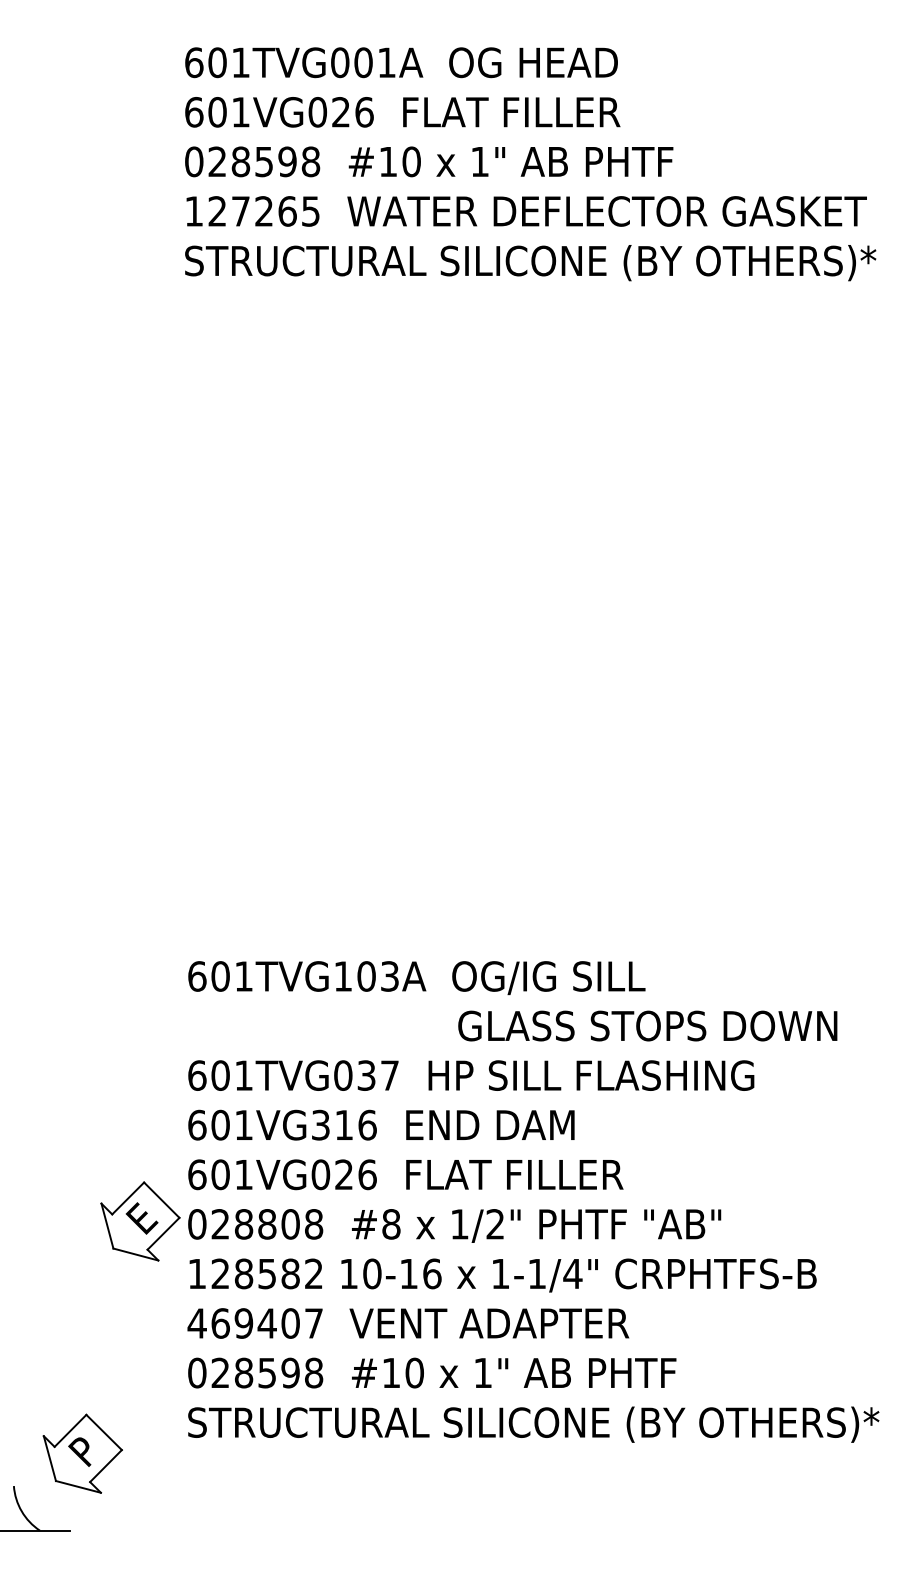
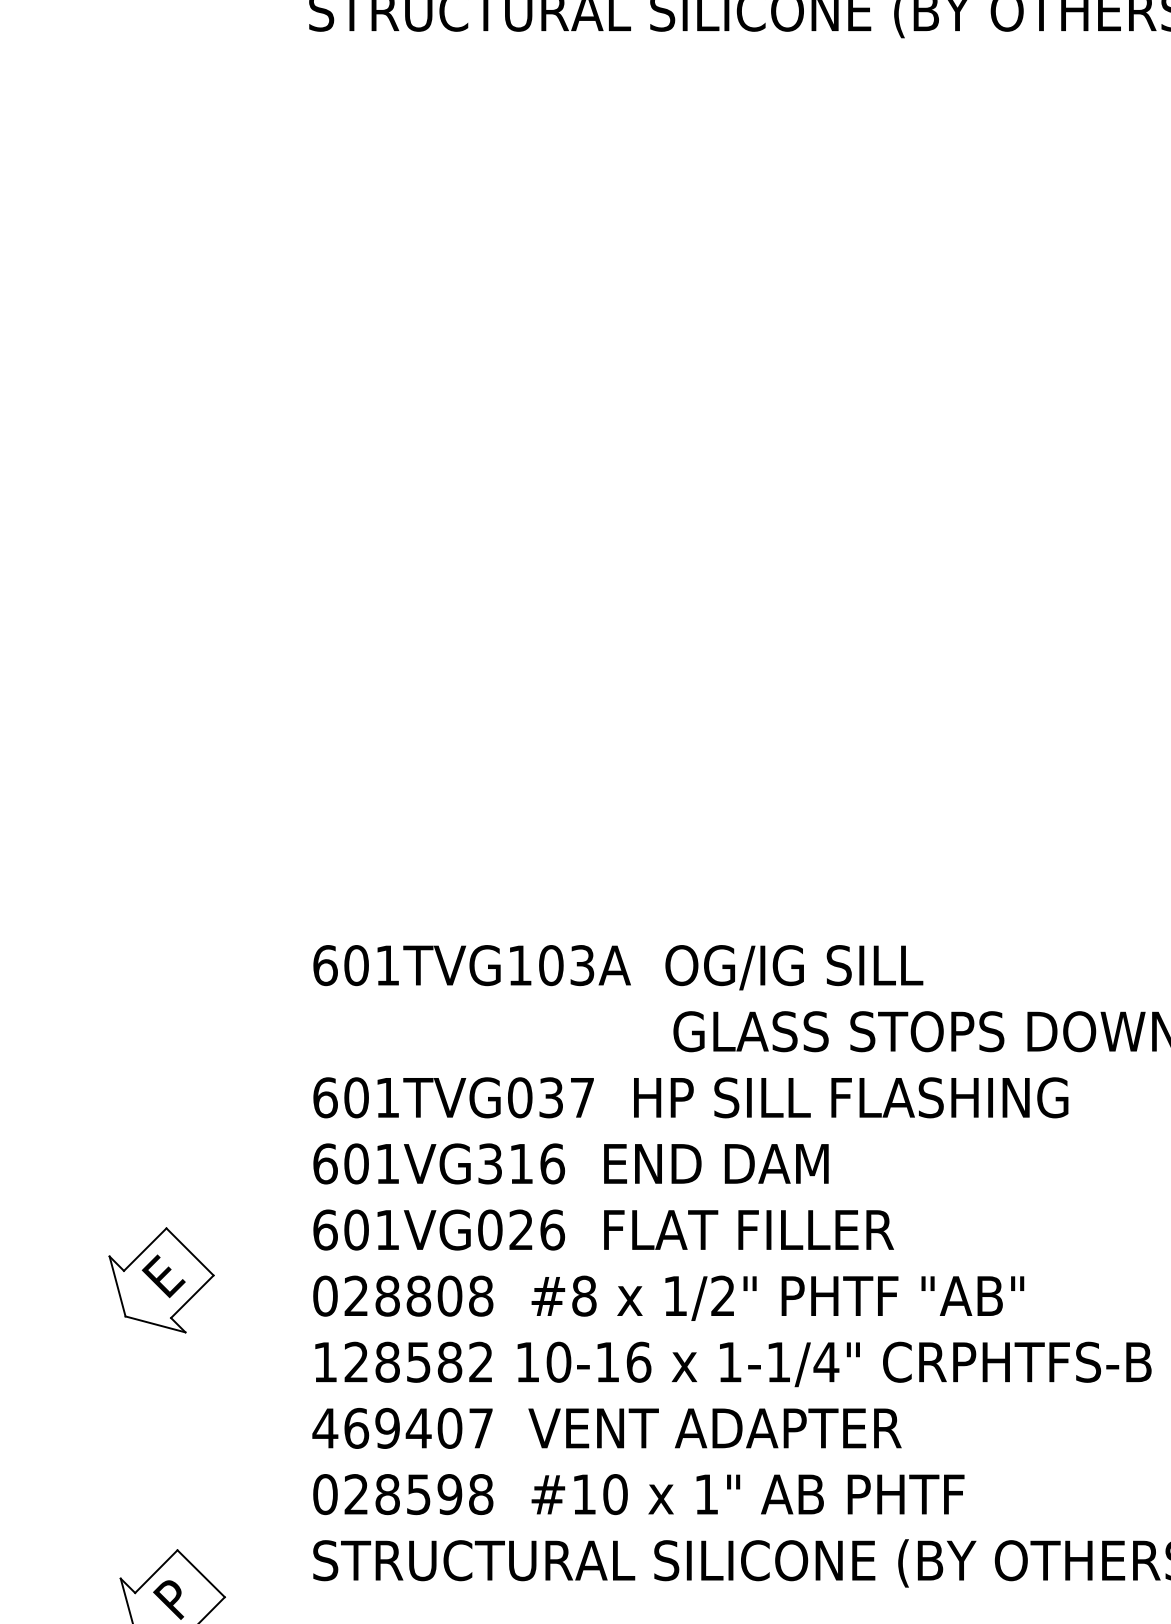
part: (140, 1221) -> (161, 1280), moved

